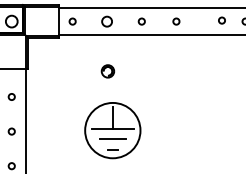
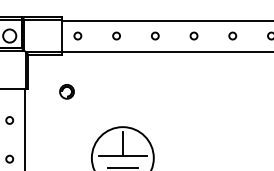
circle: (221, 20) -> (232, 35), moved
circle: (107, 21) -> (116, 35), size x0.62
part: (107, 71) -> (66, 91), moved

